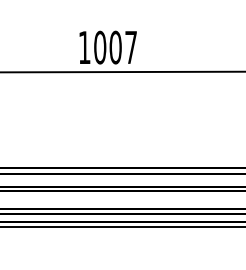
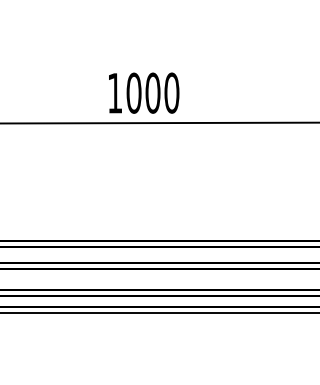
text: (130, 47) -> (171, 92), 1007 -> 1000

